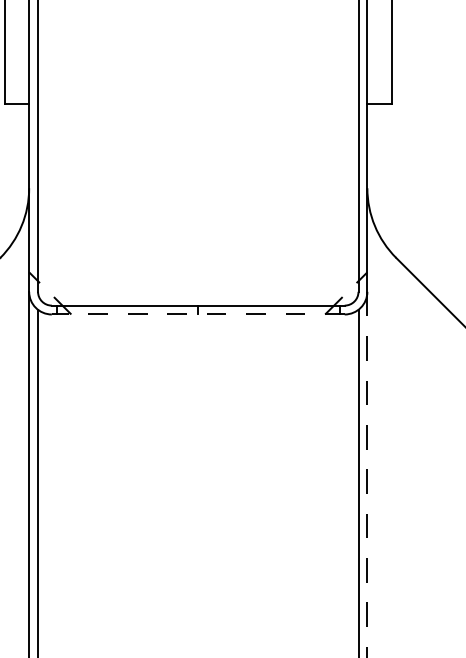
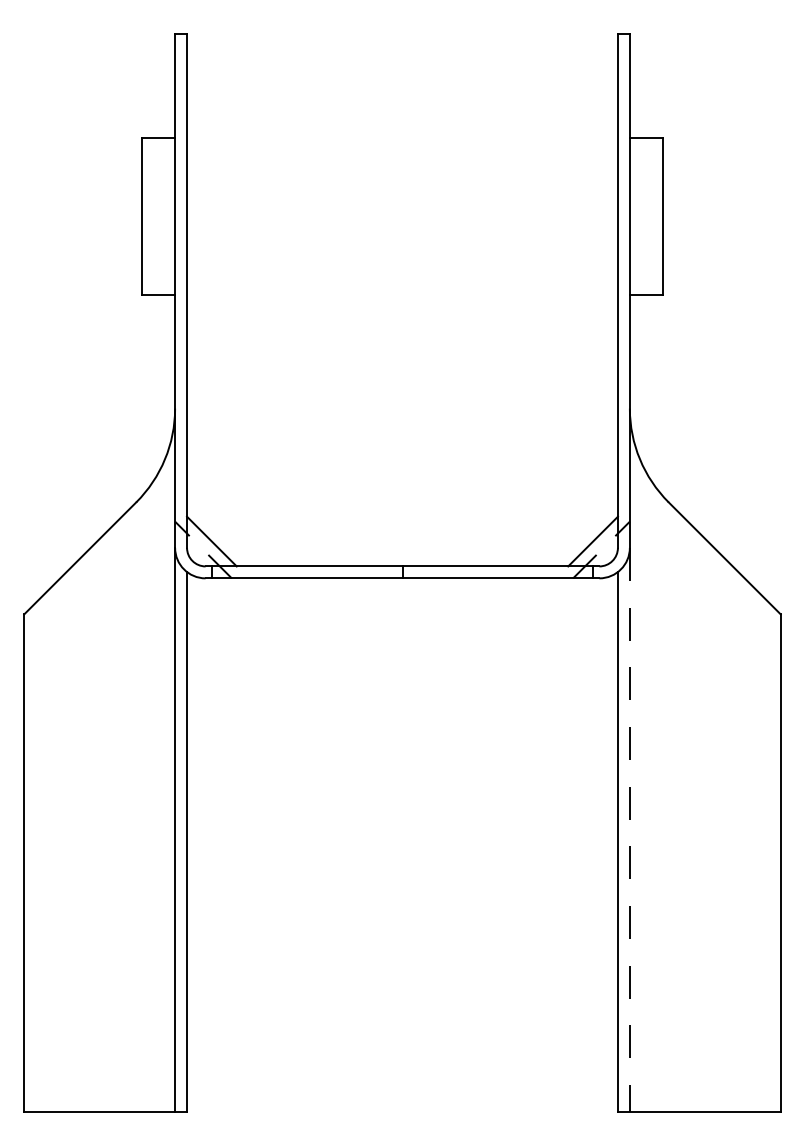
line: (56, 287) -> (211, 541), added
line: (339, 287) -> (592, 541), added
line: (198, 314) -> (402, 578), dashed -> solid

